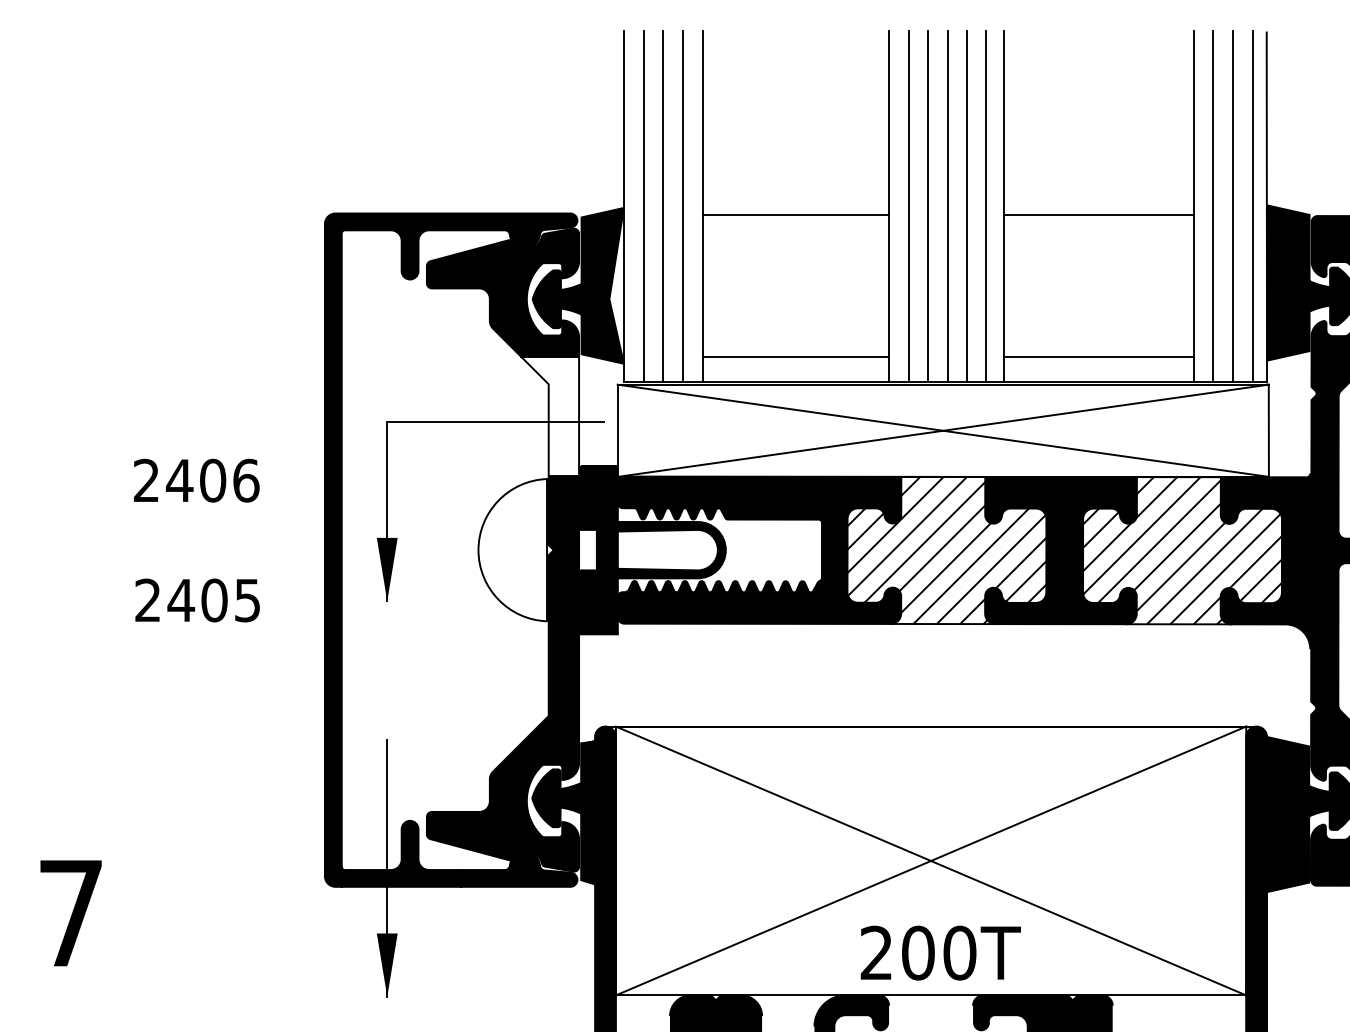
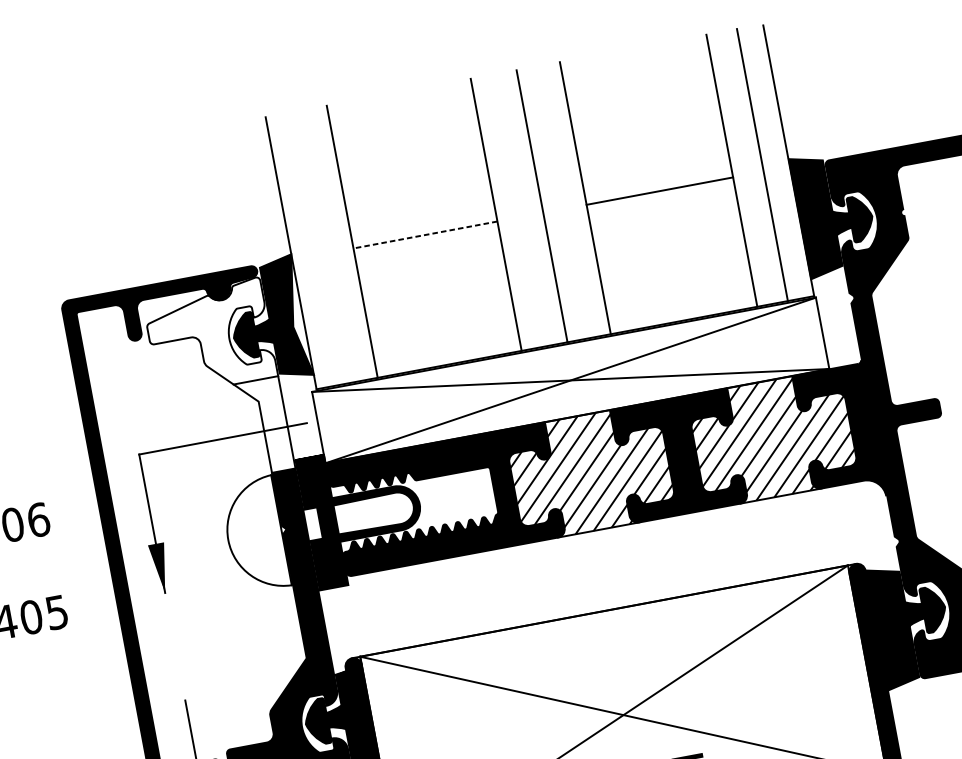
line: (643, 206) -> (306, 250), removed
line: (663, 206) -> (321, 247), removed
line: (683, 206) -> (337, 244), removed
line: (908, 206) -> (511, 211), removed
line: (928, 206) -> (526, 209), removed
line: (966, 206) -> (556, 203), removed
line: (985, 206) -> (570, 200), removed
line: (1213, 206) -> (747, 167), removed
line: (1252, 206) -> (777, 162), removed
line: (795, 215) -> (425, 235), solid -> dashed
fill: (502, 292) -> (209, 337), removed
line: (795, 357) -> (445, 345), removed
line: (1098, 357) -> (680, 301), removed

